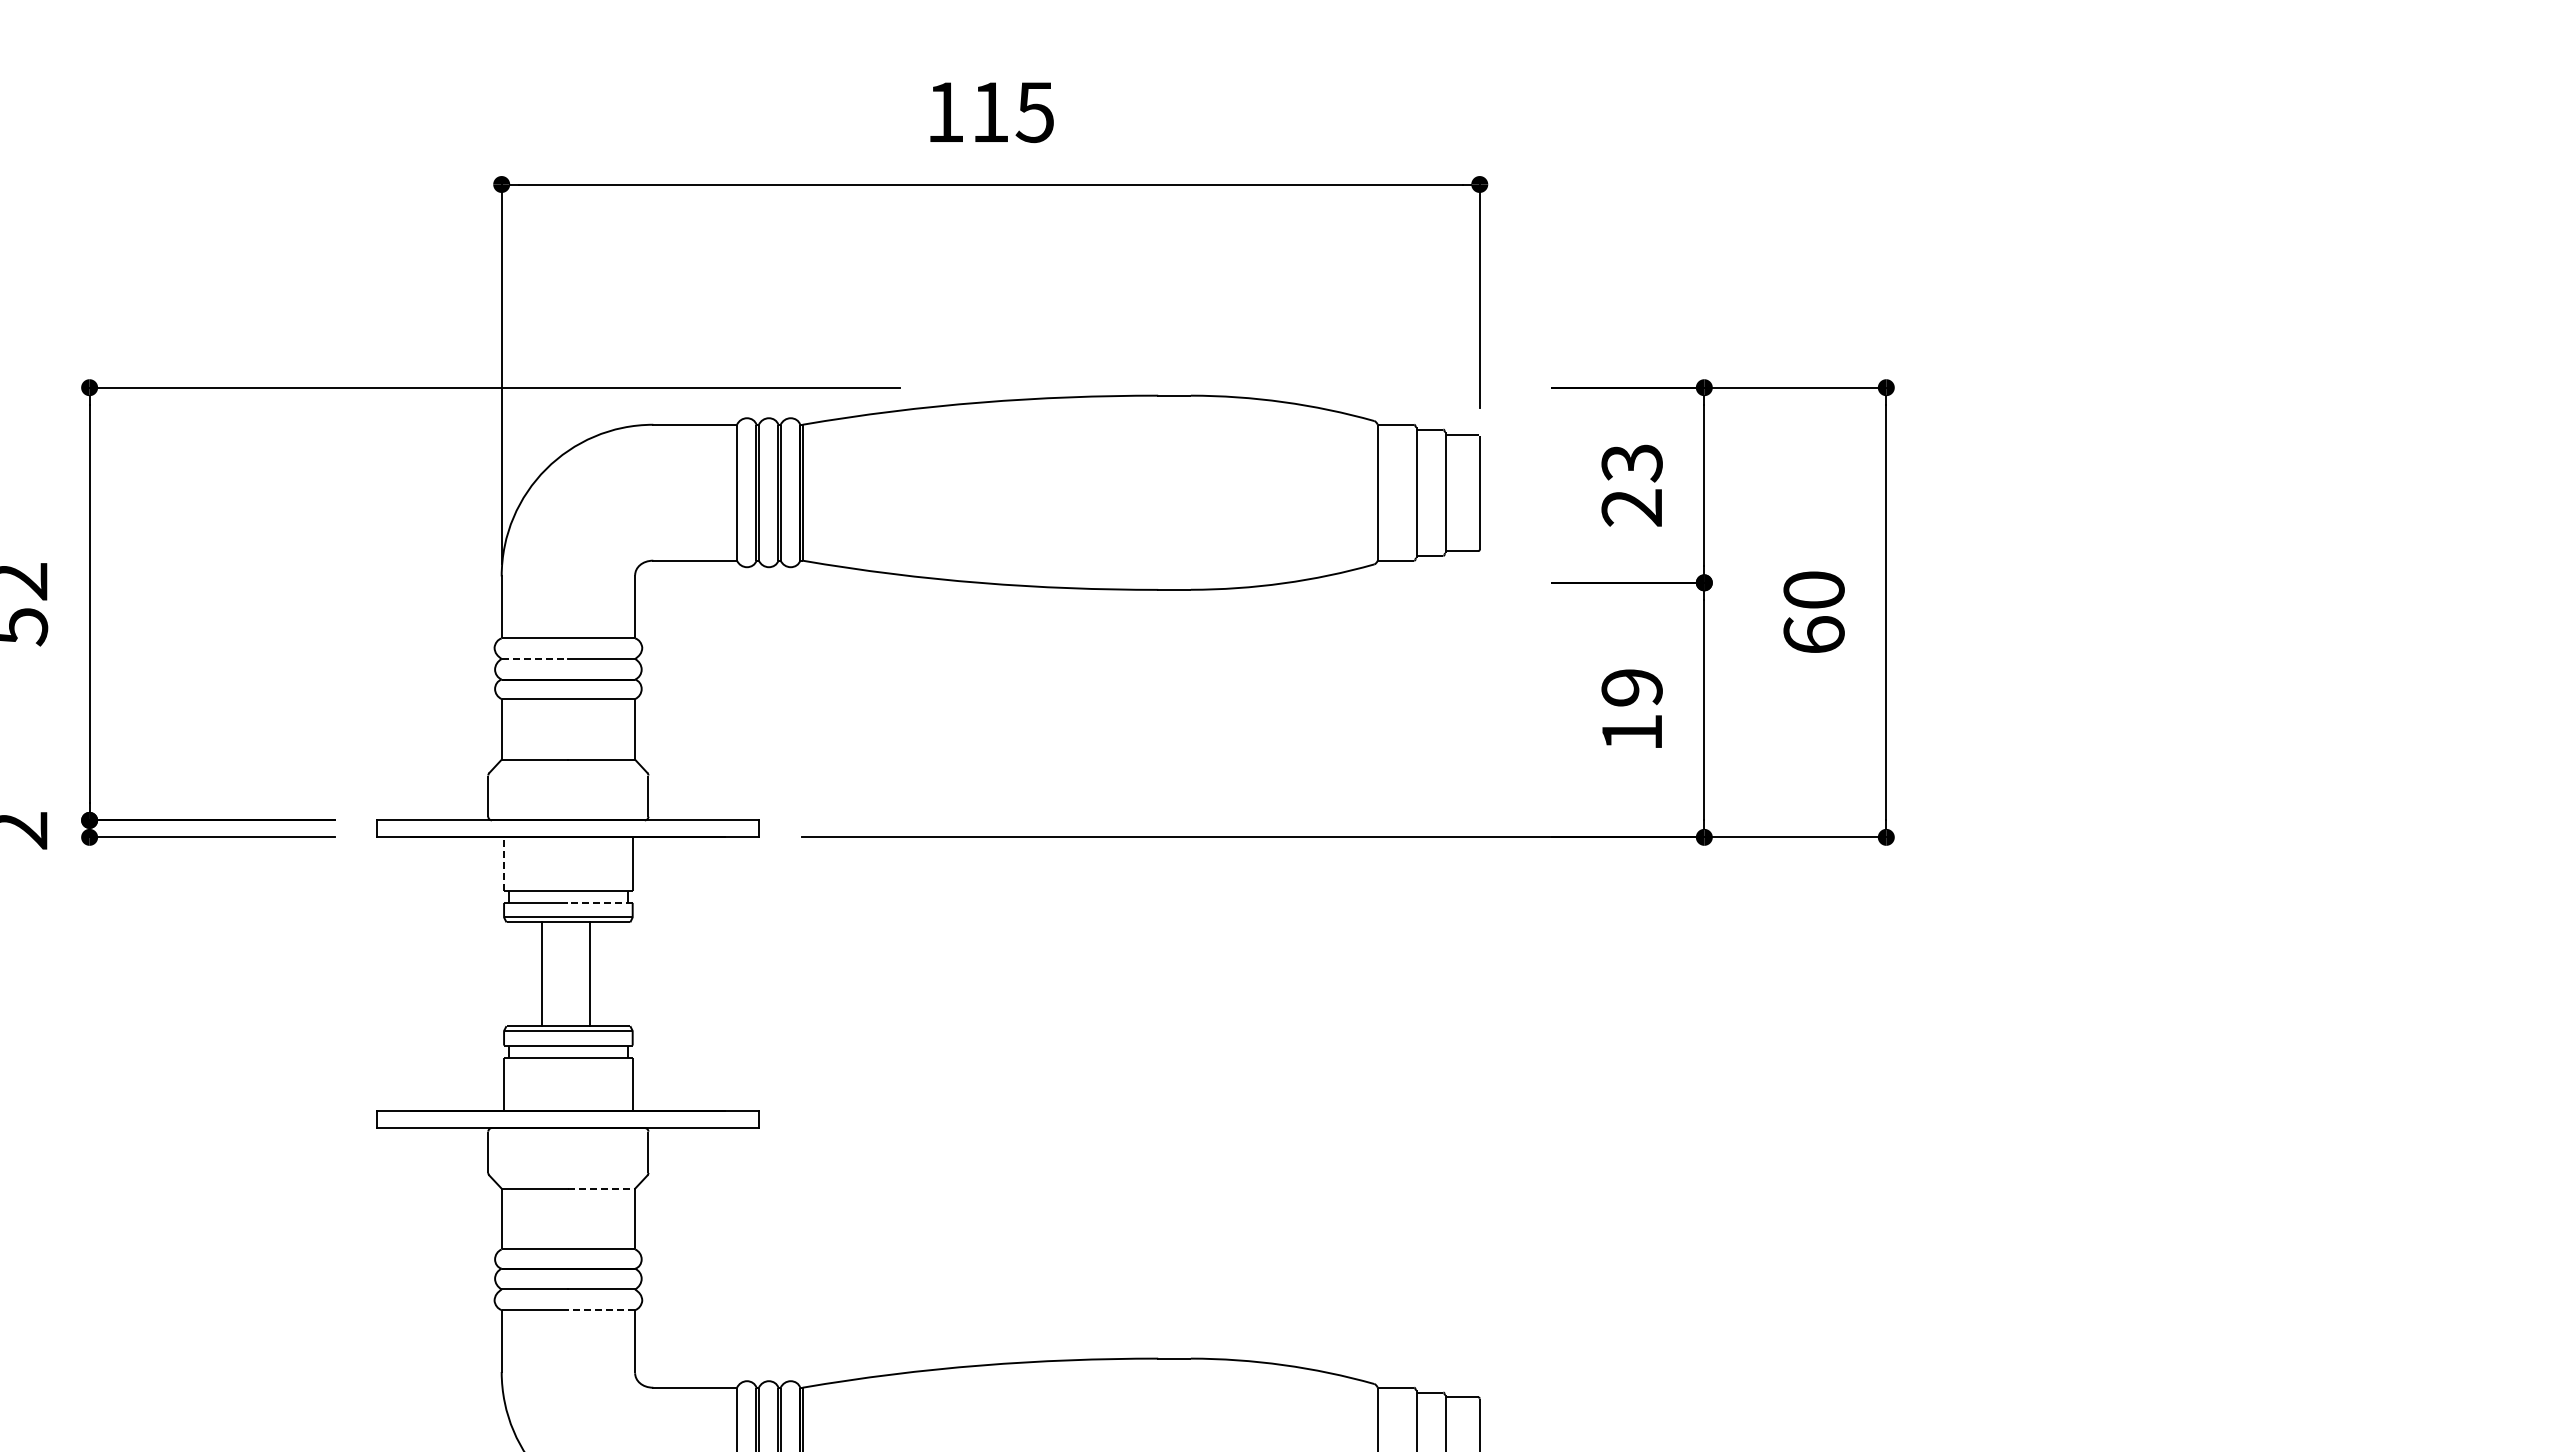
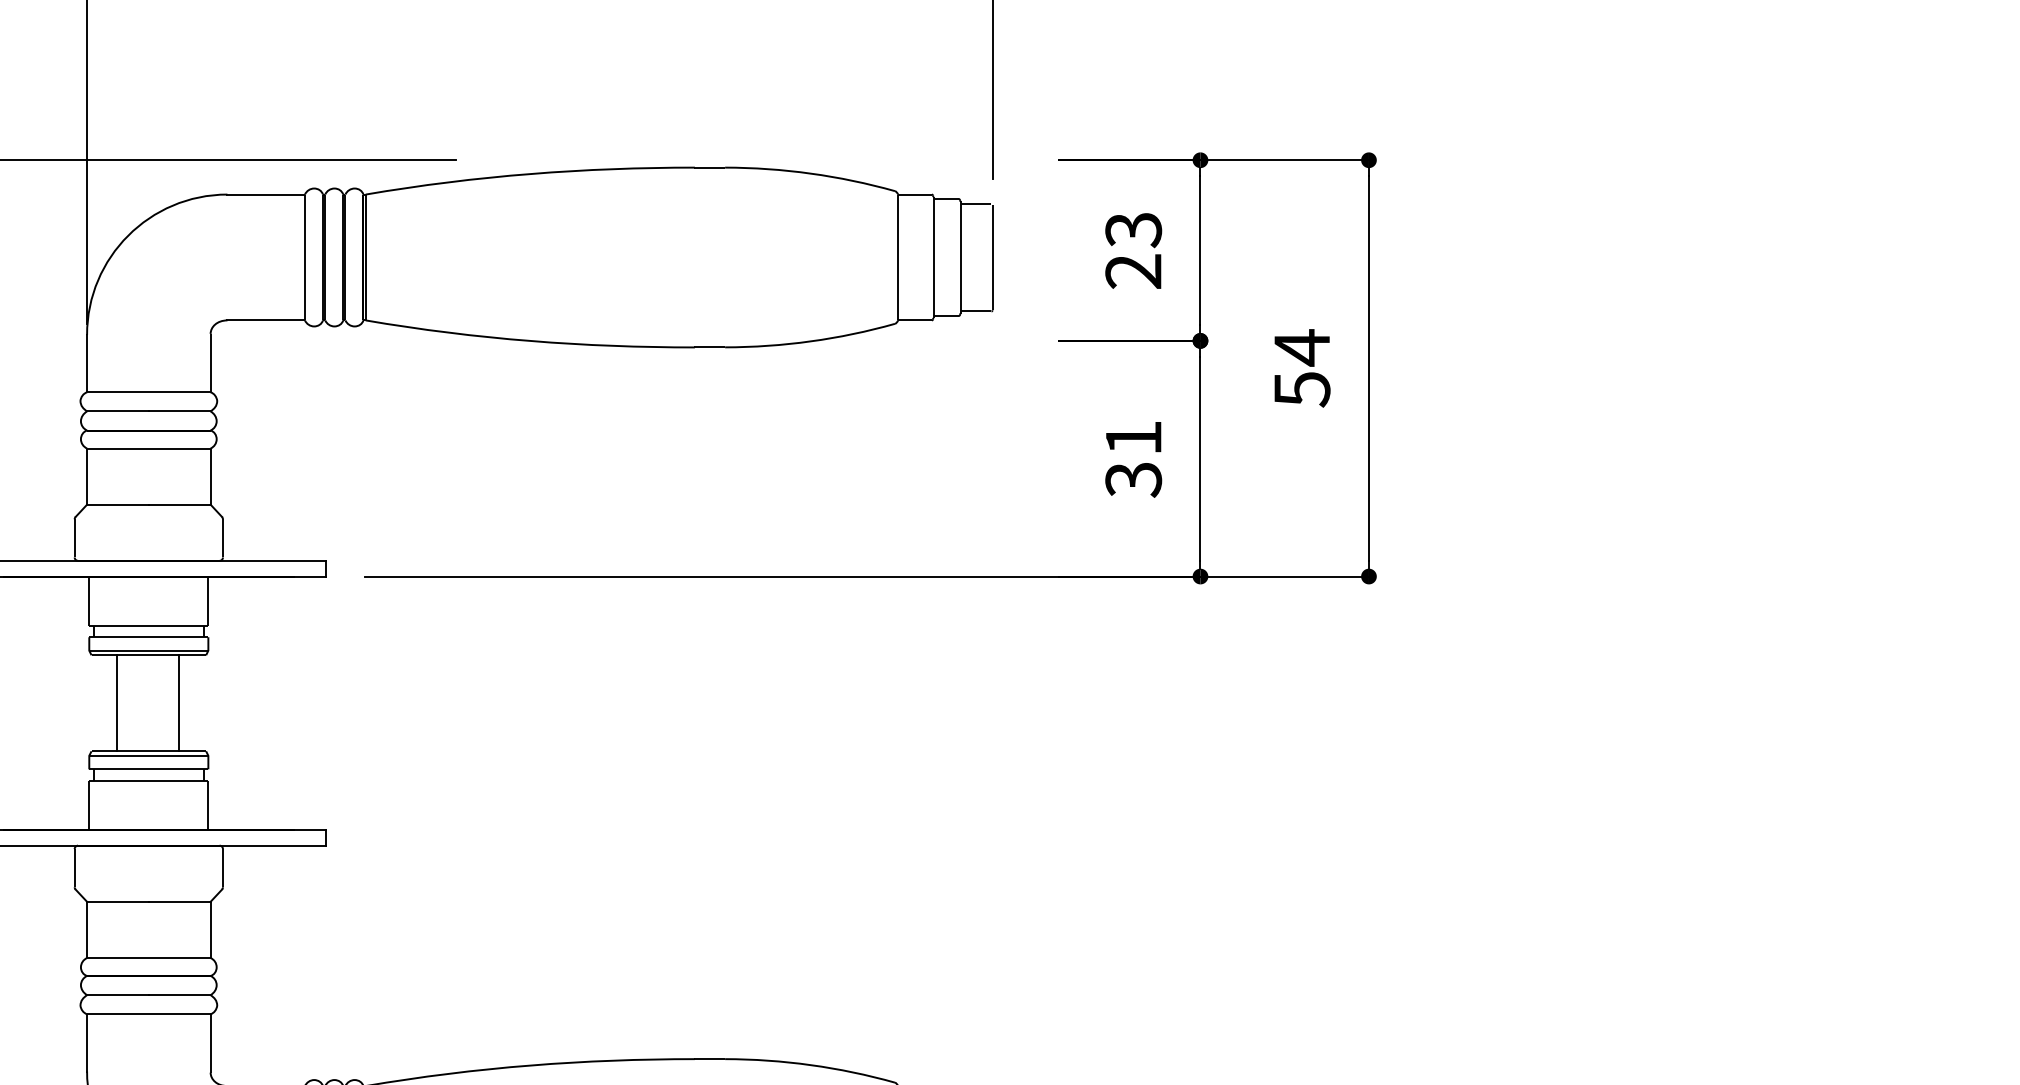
text: (1813, 612) -> (1301, 368), 60 -> 54
line: (535, 659) -> (118, 411), dashed -> solid
text: (1631, 710) -> (1133, 459), 19 -> 31
line: (504, 864) -> (89, 601), dashed -> solid
line: (600, 902) -> (178, 636), dashed -> solid
line: (542, 974) -> (179, 703), moved
line: (589, 974) -> (116, 703), moved
line: (602, 1188) -> (180, 901), dashed -> solid
line: (601, 1310) -> (179, 1014), dashed -> solid

